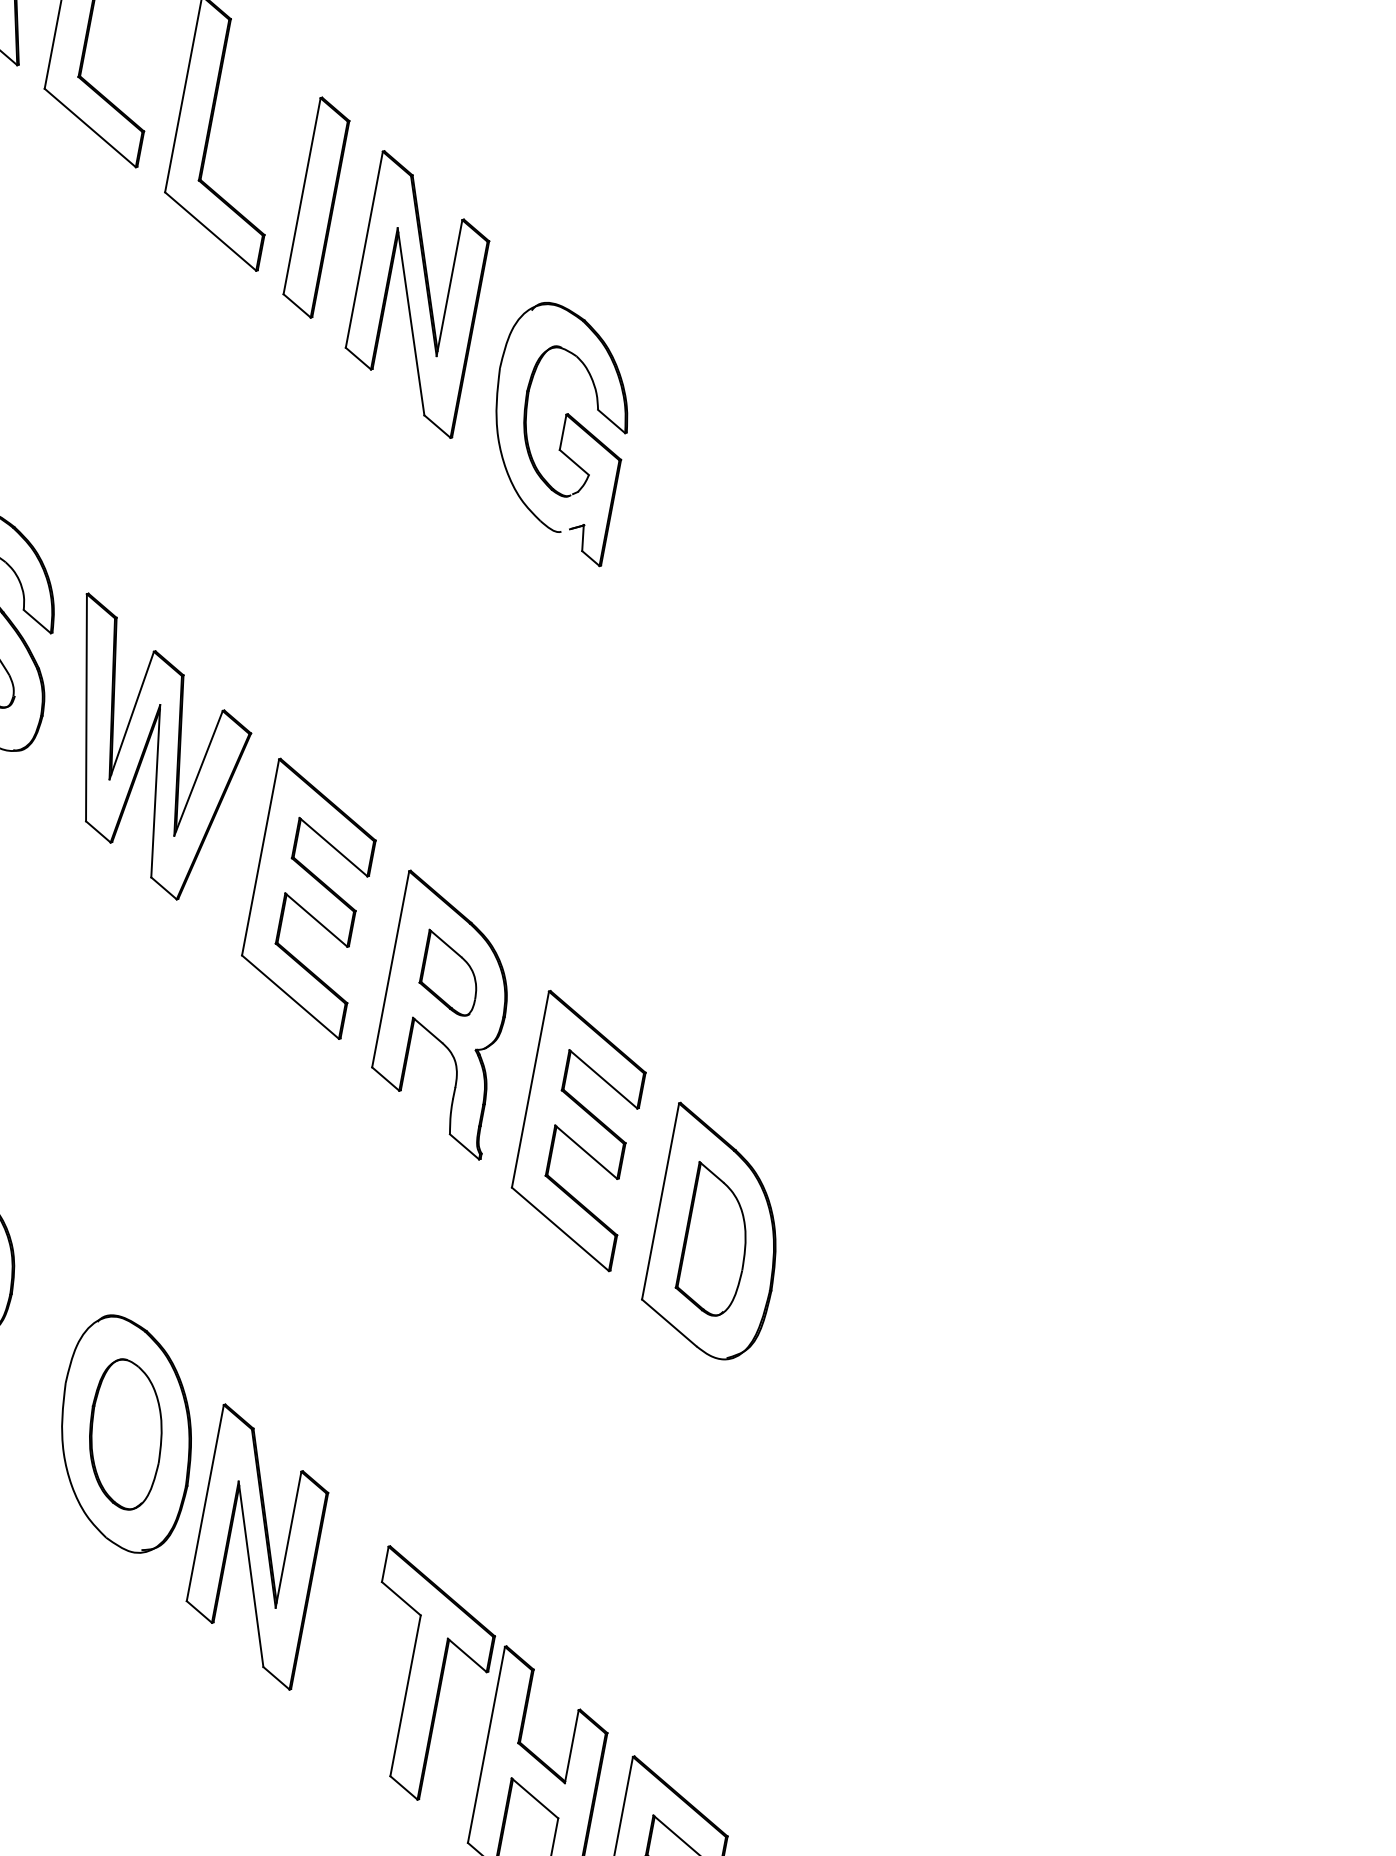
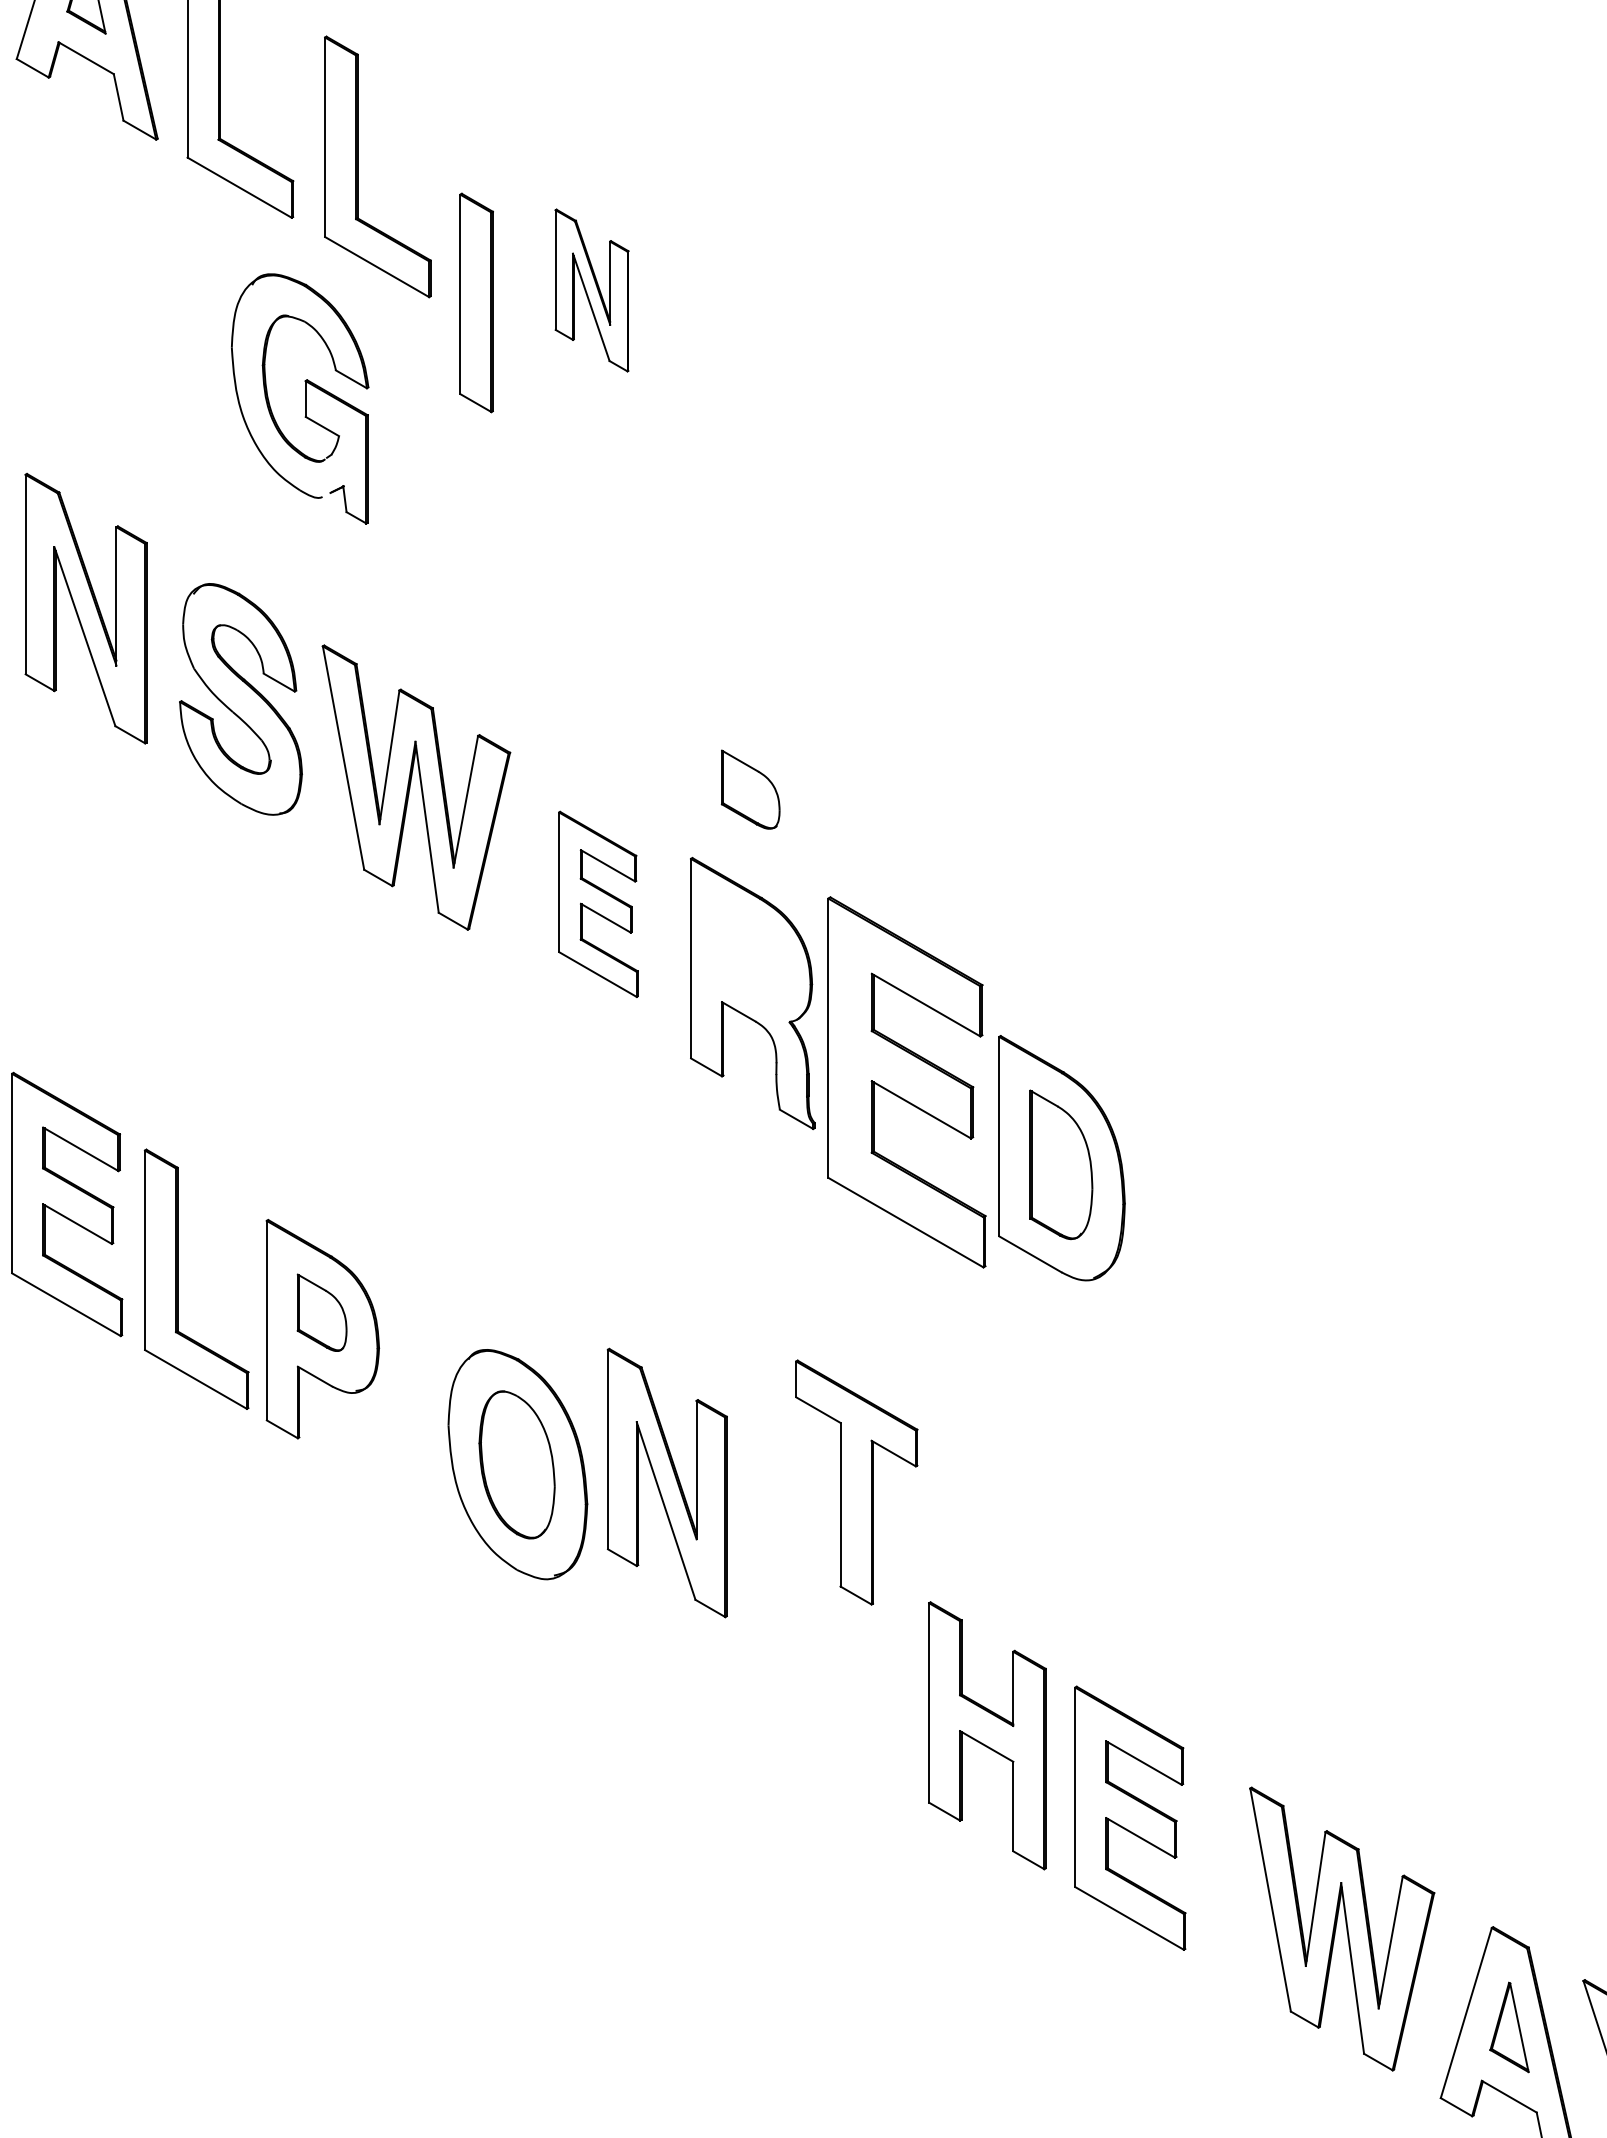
part: (316, 207) -> (476, 302), moved
part: (416, 294) -> (591, 290), size x0.6
part: (558, 430) -> (300, 398), moved
part: (309, 898) -> (598, 904), size x0.7
part: (450, 973) -> (750, 789), moved
part: (579, 1131) -> (906, 1082), size x1.4
part: (256, 1546) -> (666, 1482), moved
part: (425, 1676) -> (856, 1482), moved

